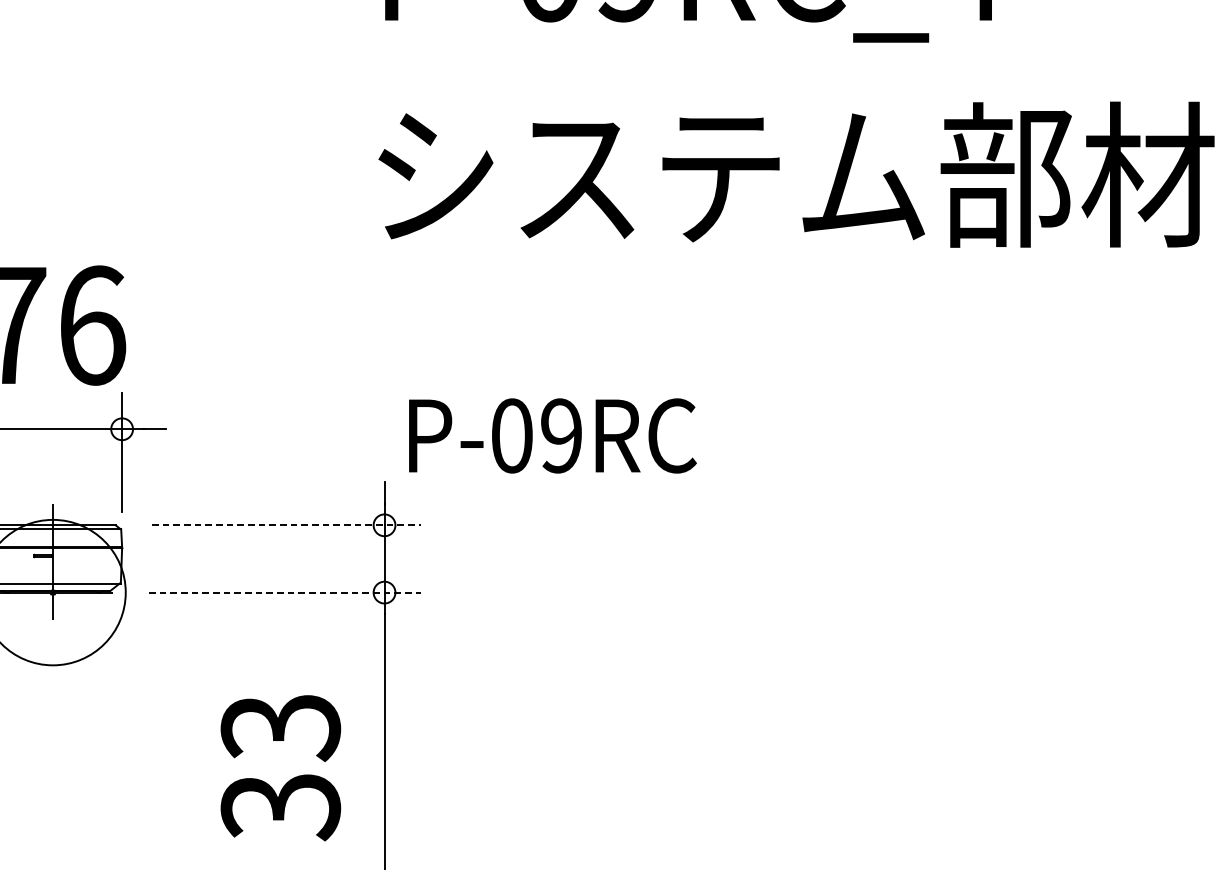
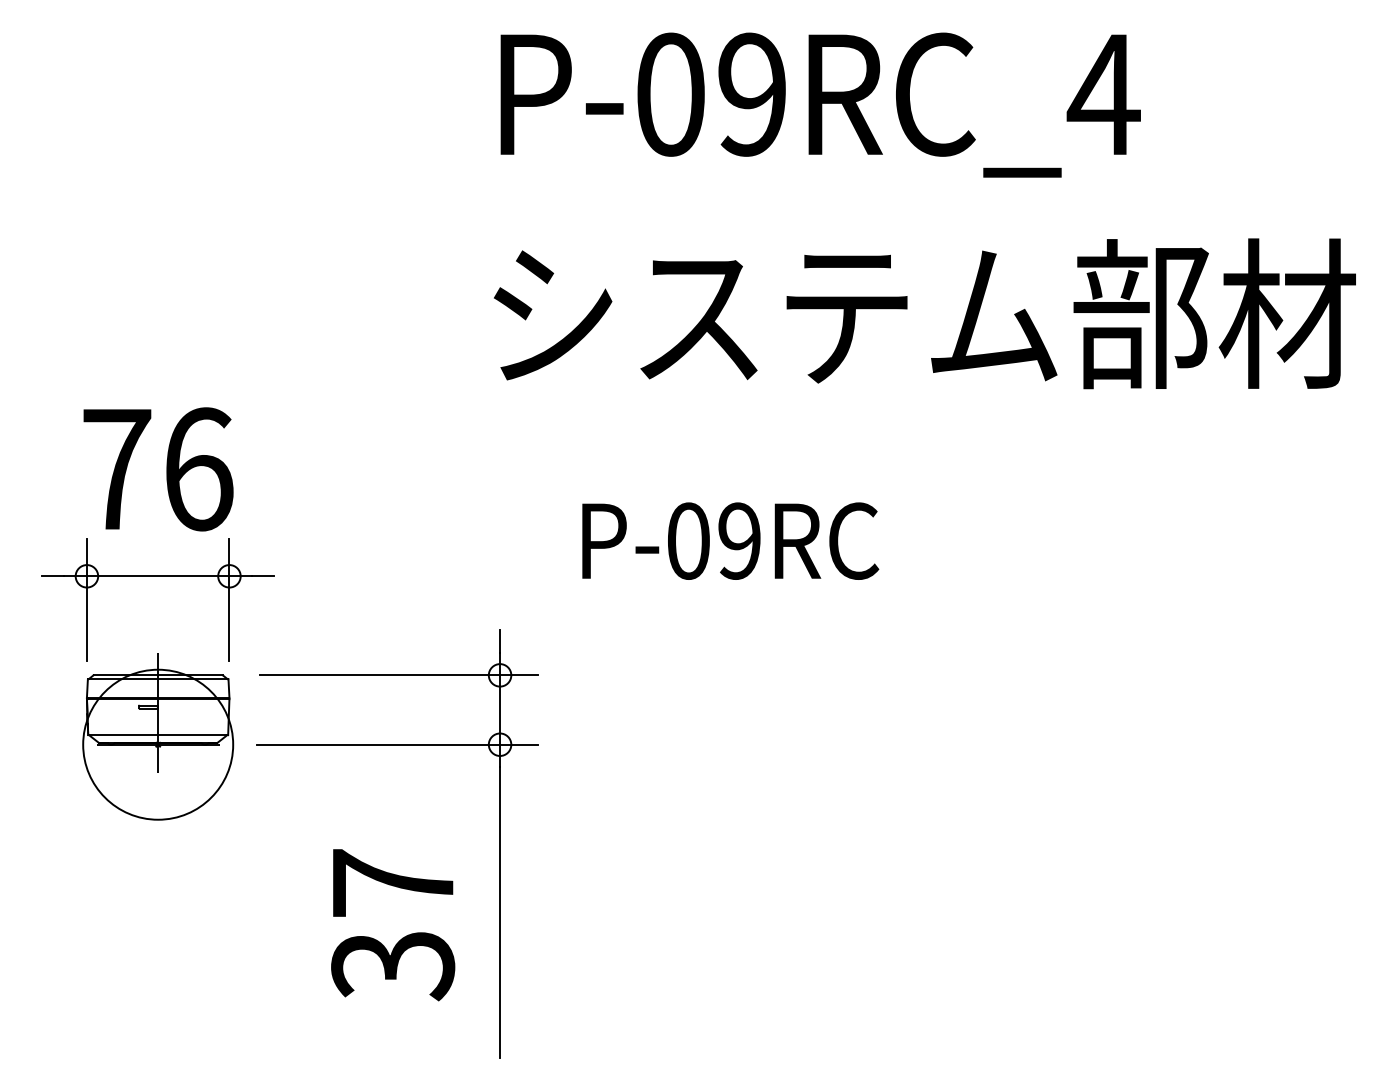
text: (552, 435) -> (730, 540), moved
line: (286, 525) -> (398, 675), dashed -> solid
line: (285, 592) -> (397, 744), dashed -> solid
text: (281, 728) -> (393, 884), 33 -> 37

